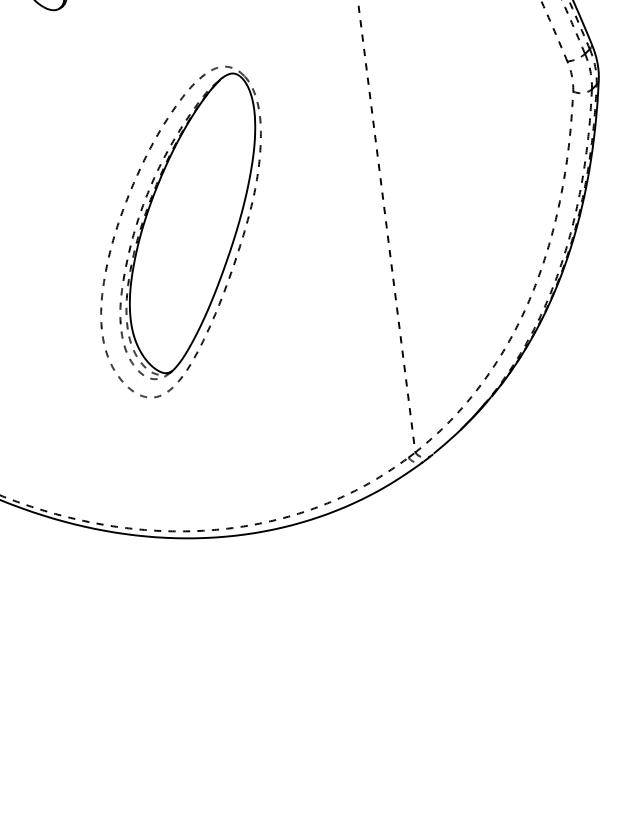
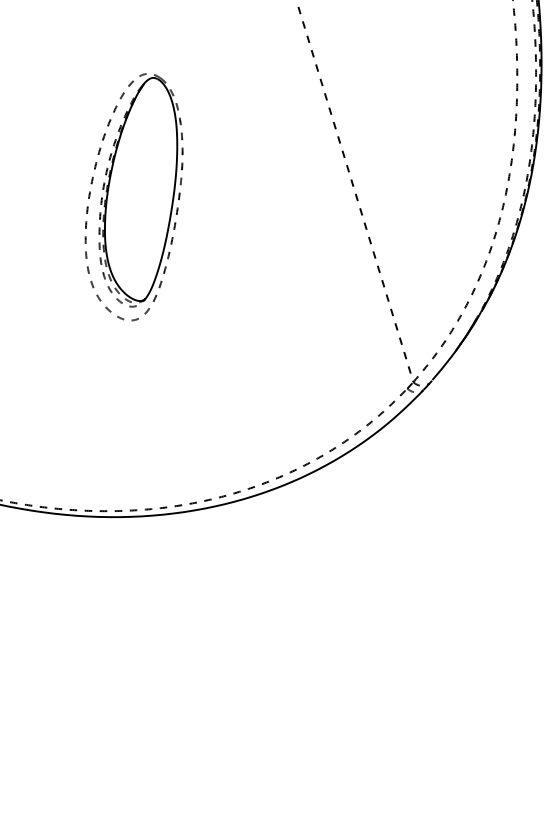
part: (180, 231) -> (134, 197), size x0.7

